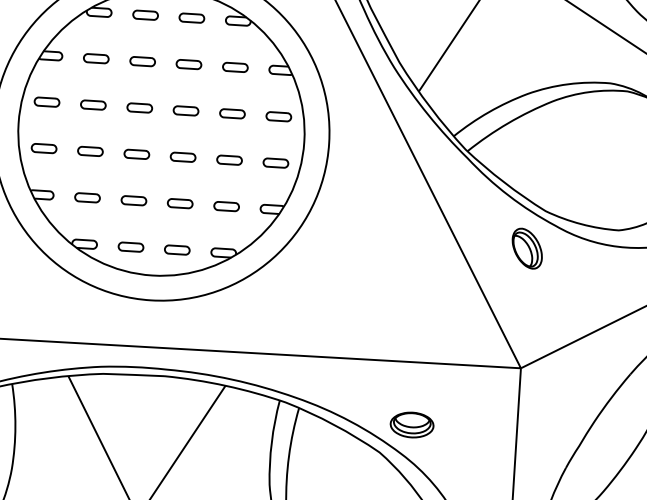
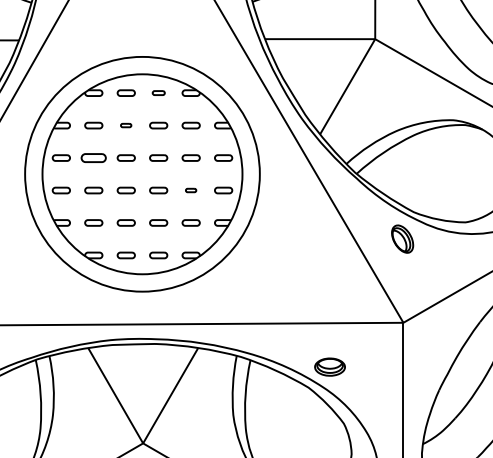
part: (191, 17) -> (158, 92), size x0.7
part: (141, 61) -> (125, 125), size x0.6
part: (92, 104) -> (93, 157), size x1.4
part: (228, 160) -> (190, 190), size x0.6

